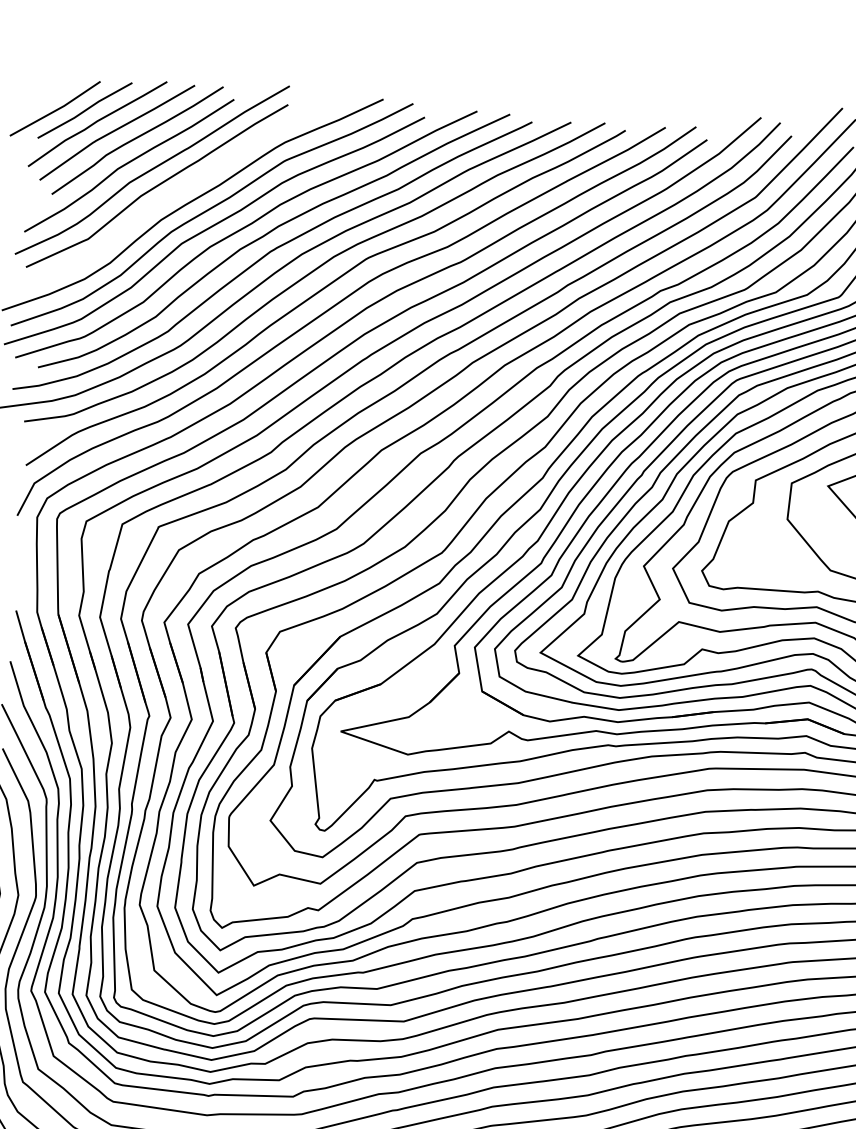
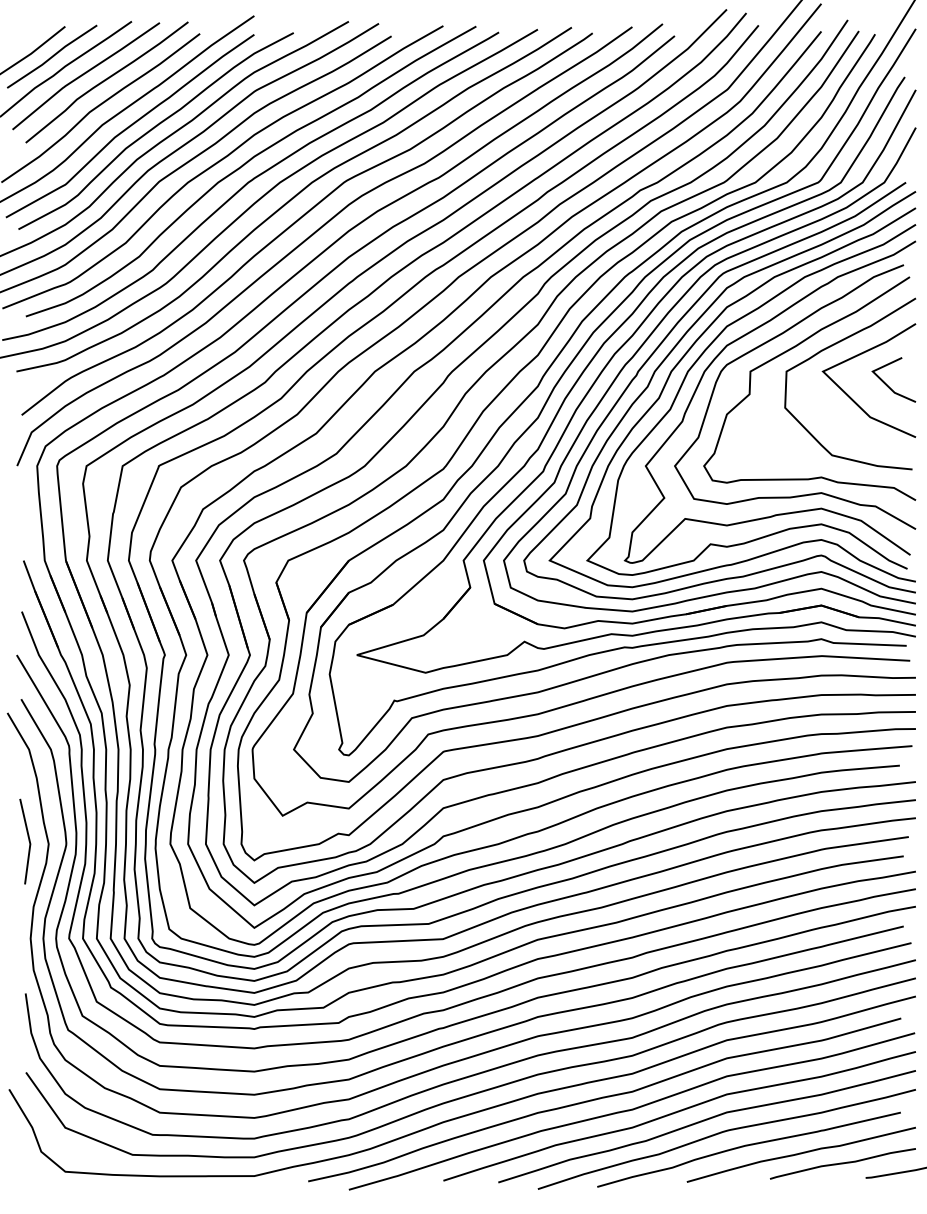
curve: (181, 190) -> (154, 128), added

